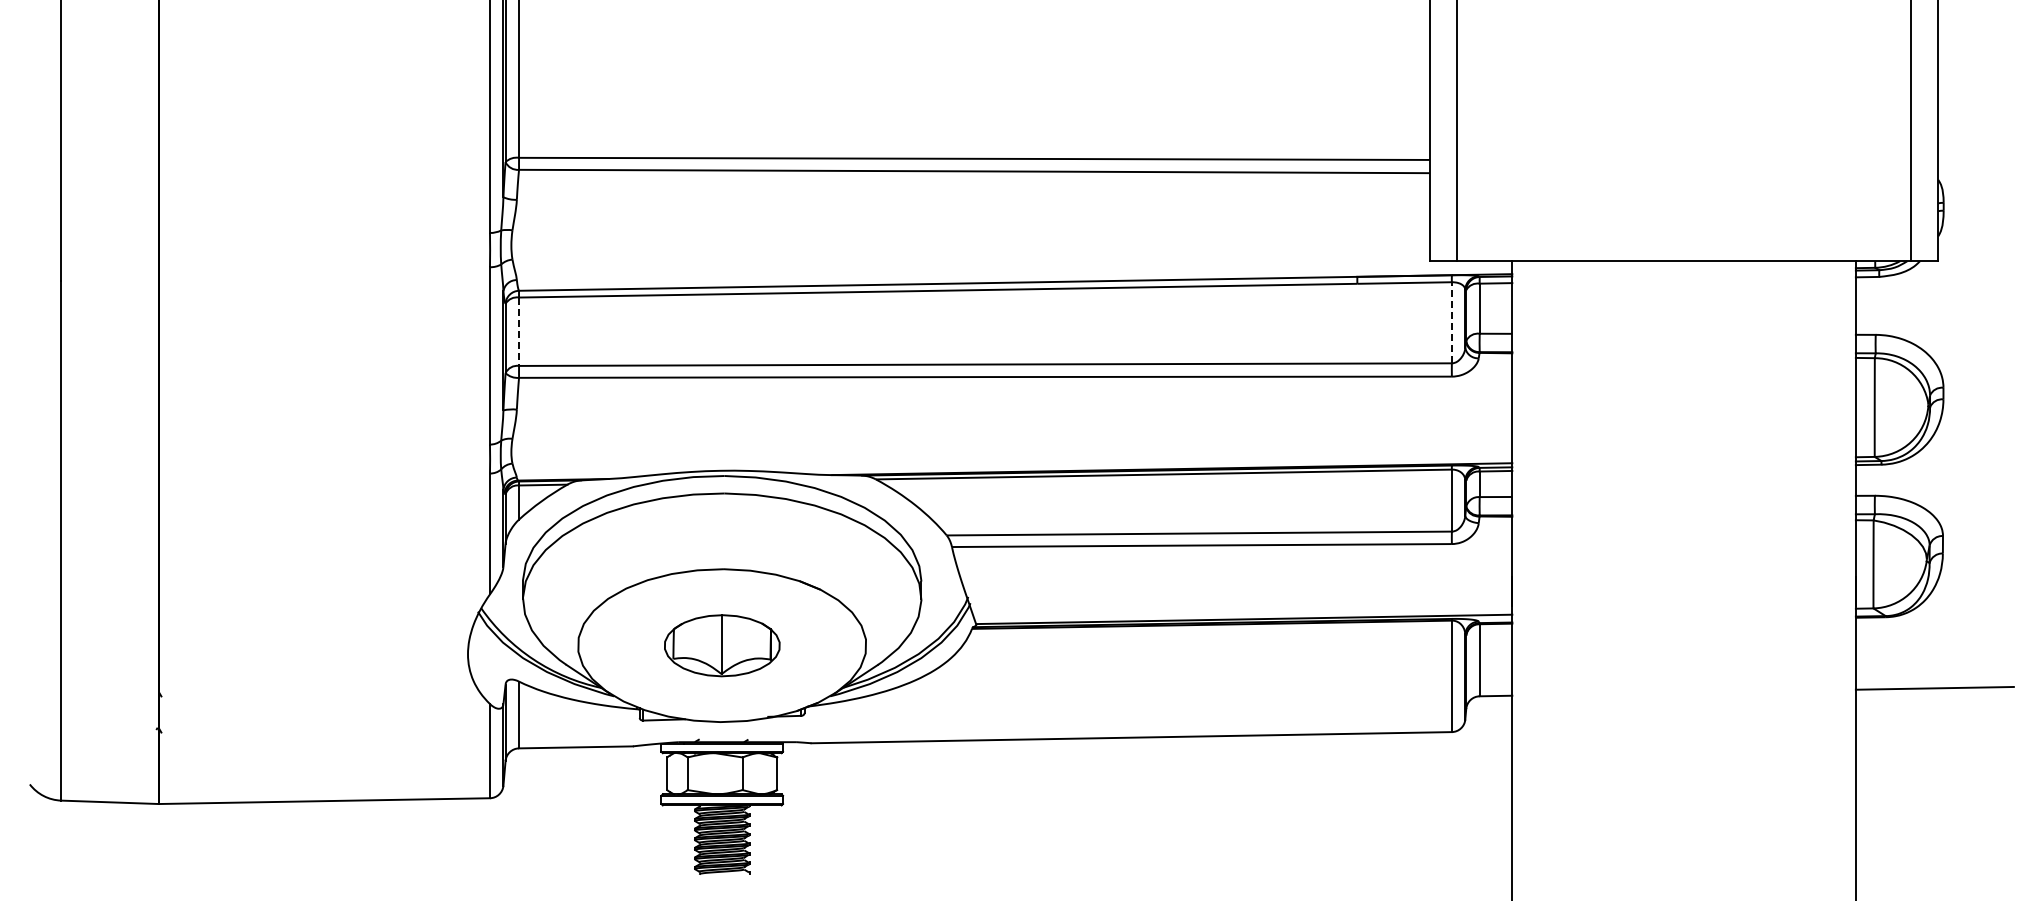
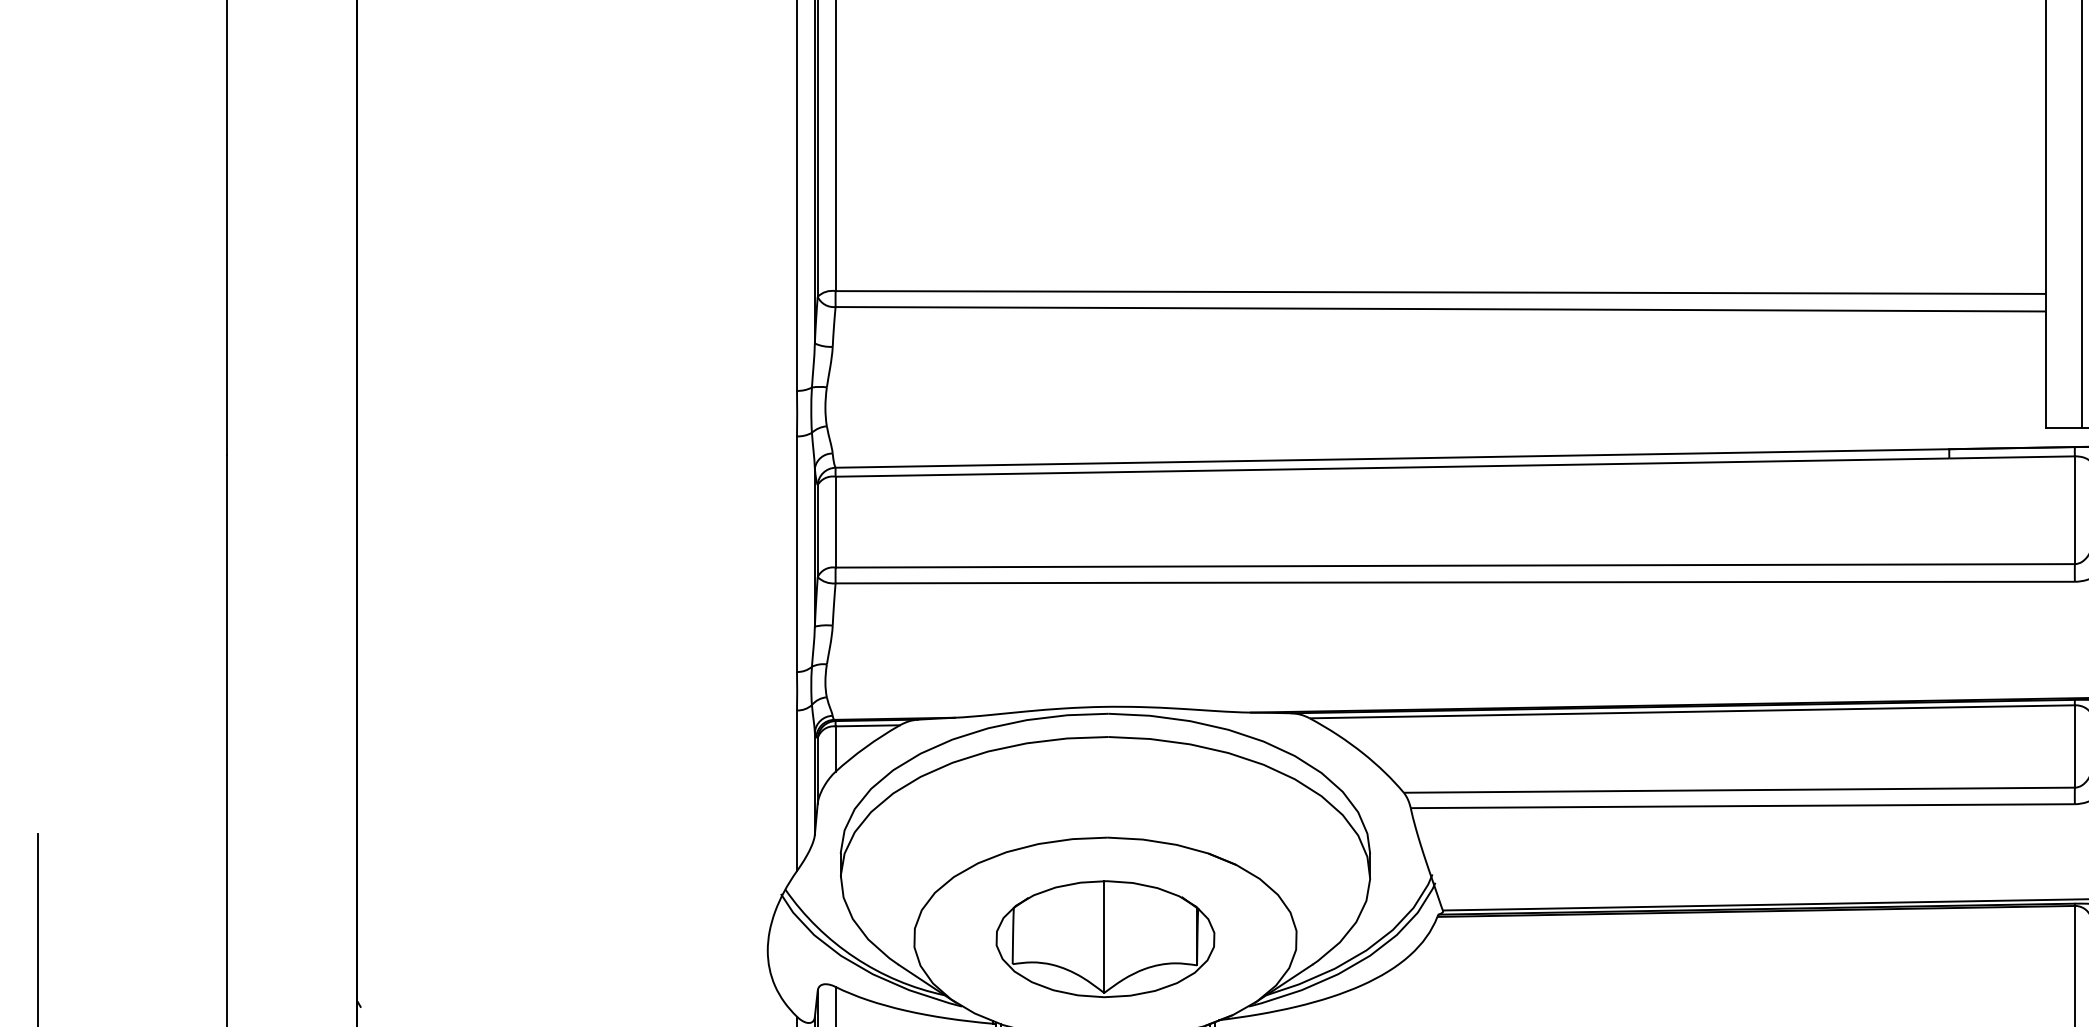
line: (1451, 322) -> (2074, 509), dashed -> solid
line: (519, 332) -> (836, 523), dashed -> solid
part: (722, 645) -> (1105, 938), size x1.43

